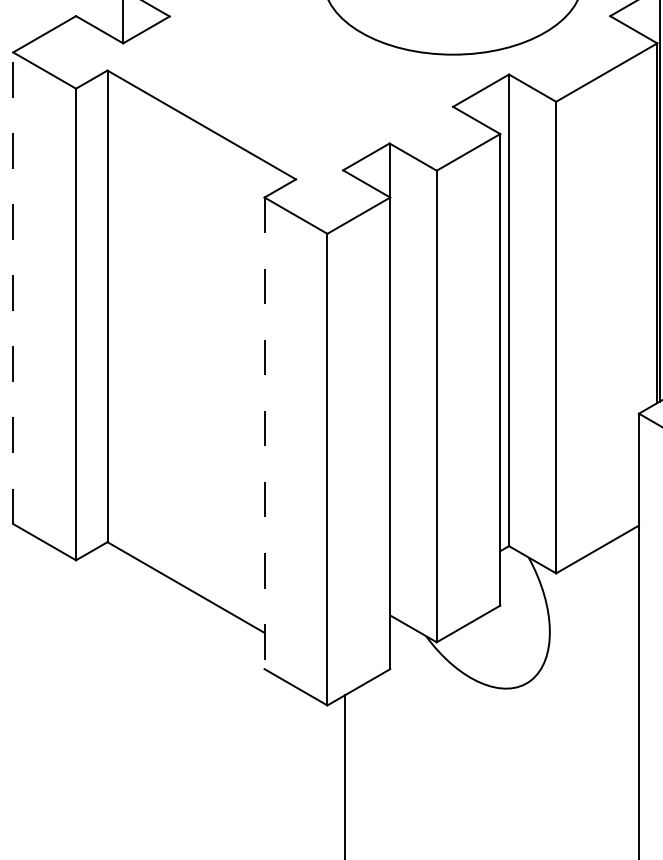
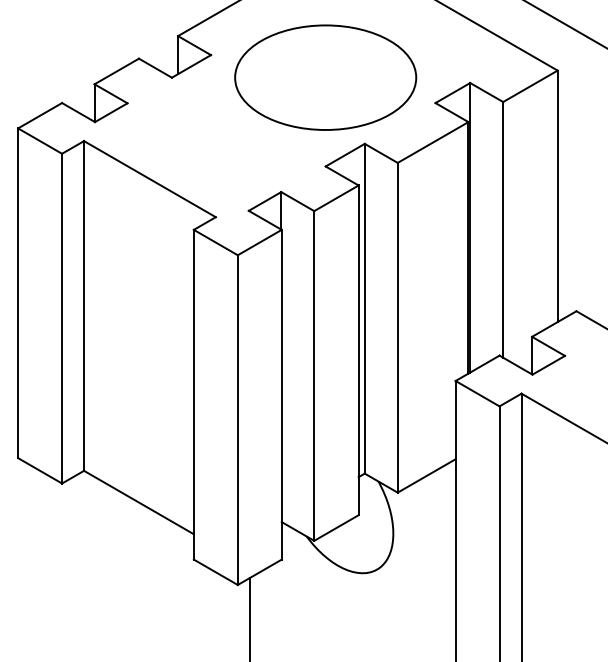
line: (13, 288) -> (18, 293), dashed -> solid
line: (264, 432) -> (193, 394), dashed -> solid

